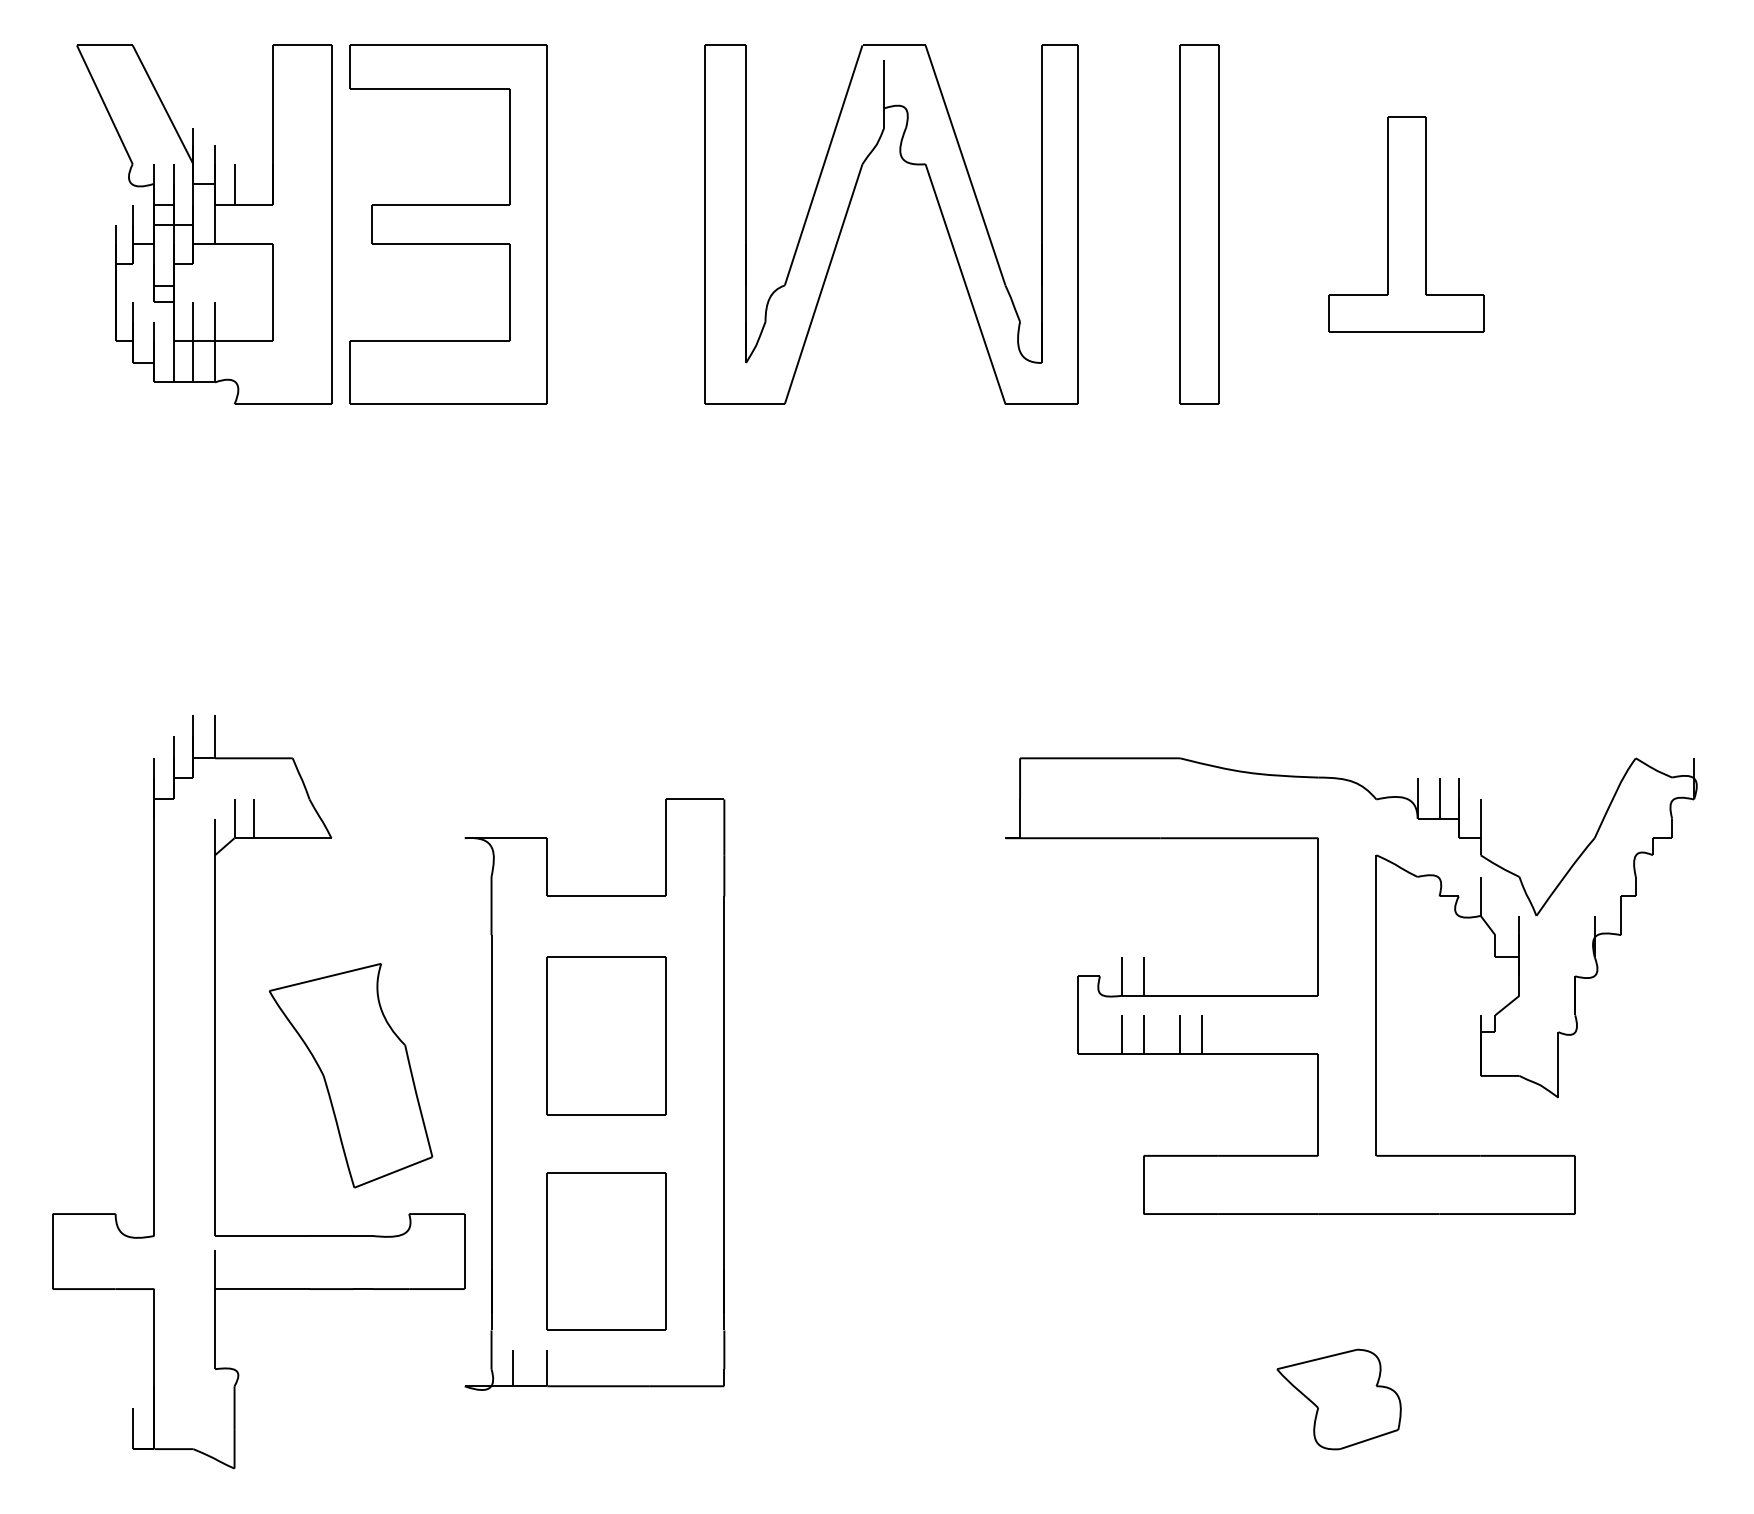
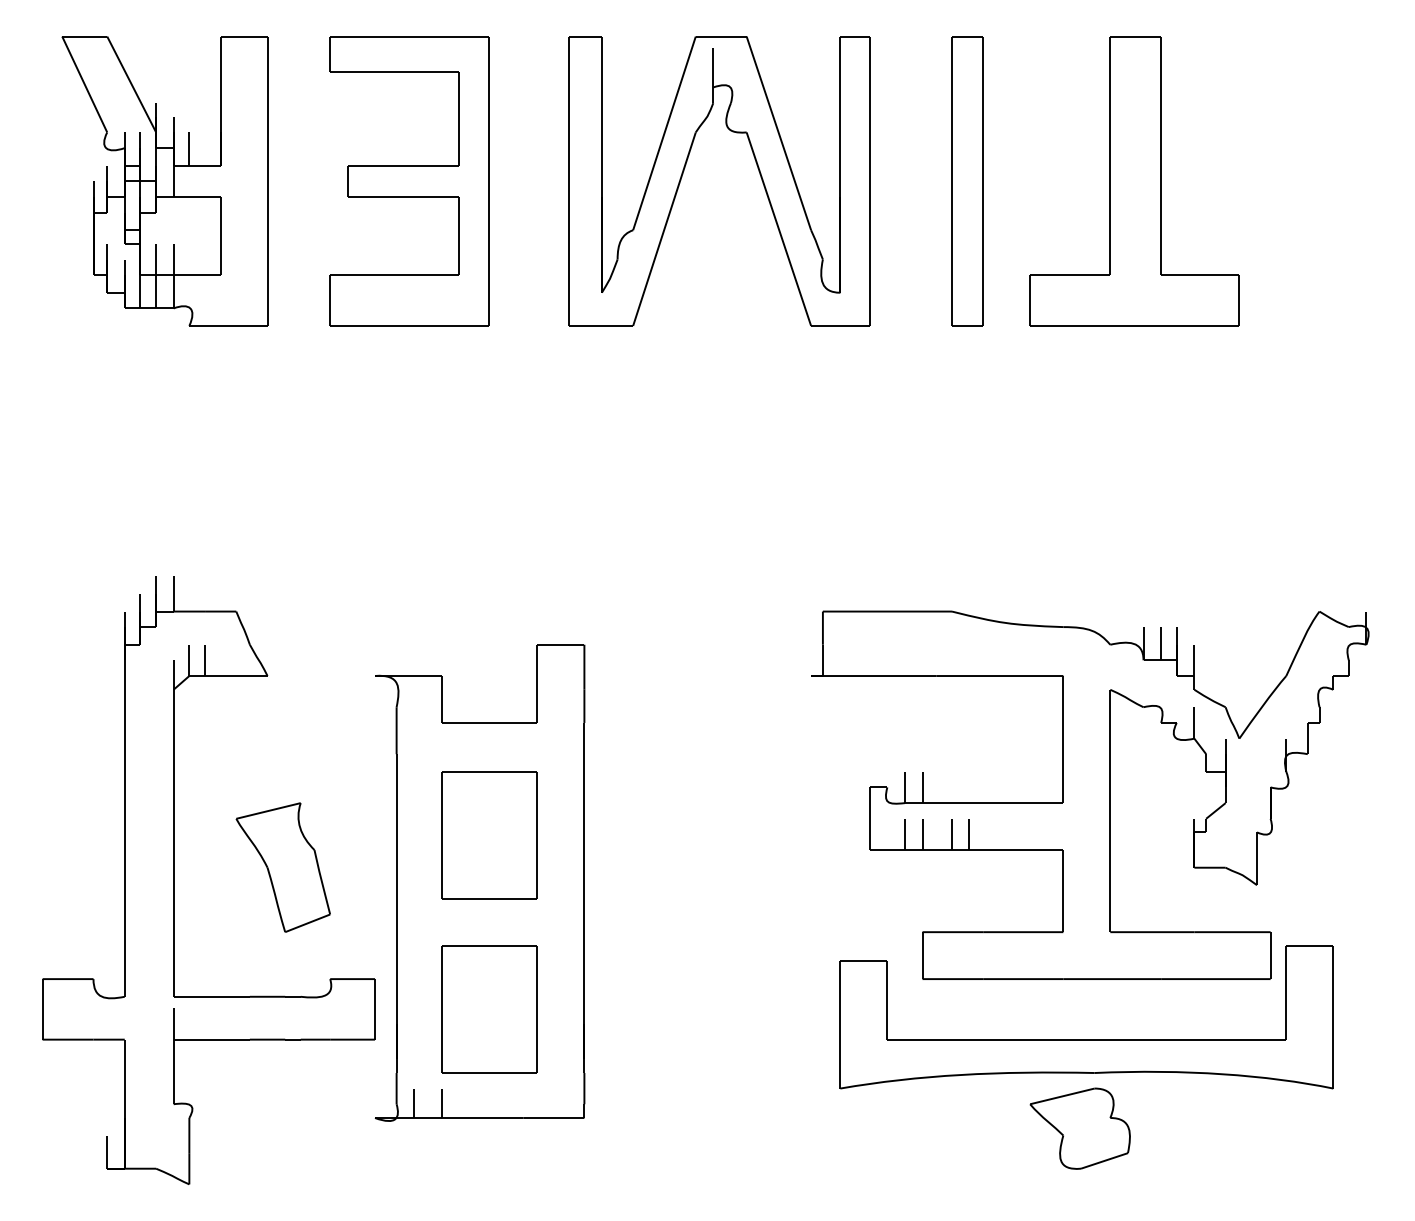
part: (448, 224) -> (409, 181), moved
part: (1406, 224) -> (1134, 181), size x1.67
part: (350, 1075) -> (282, 867), size x0.71
part: (1347, 1288) -> (1086, 1039), added

